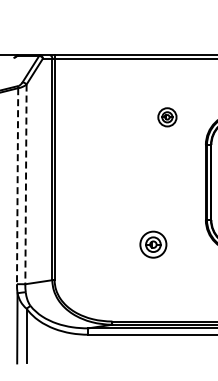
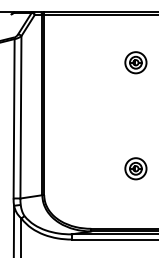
part: (167, 117) -> (136, 62), size x1.43
line: (25, 184) -> (20, 117), dashed -> solid
line: (17, 186) -> (14, 119), dashed -> solid
part: (153, 244) -> (136, 168), moved

